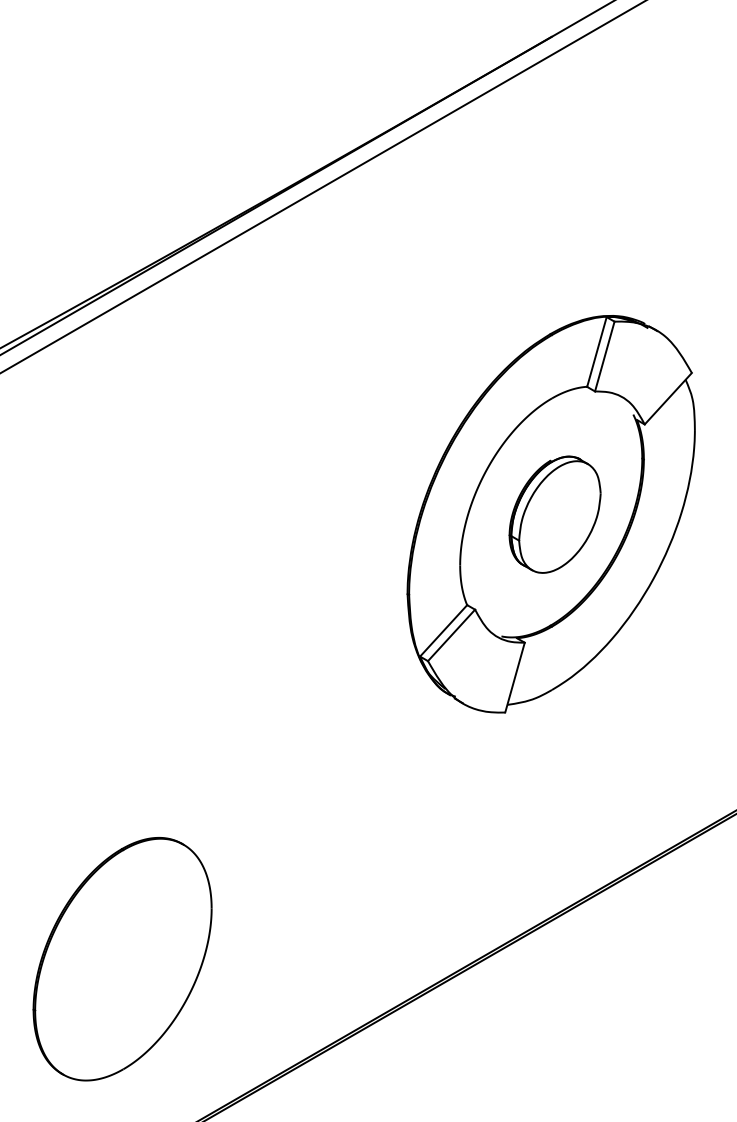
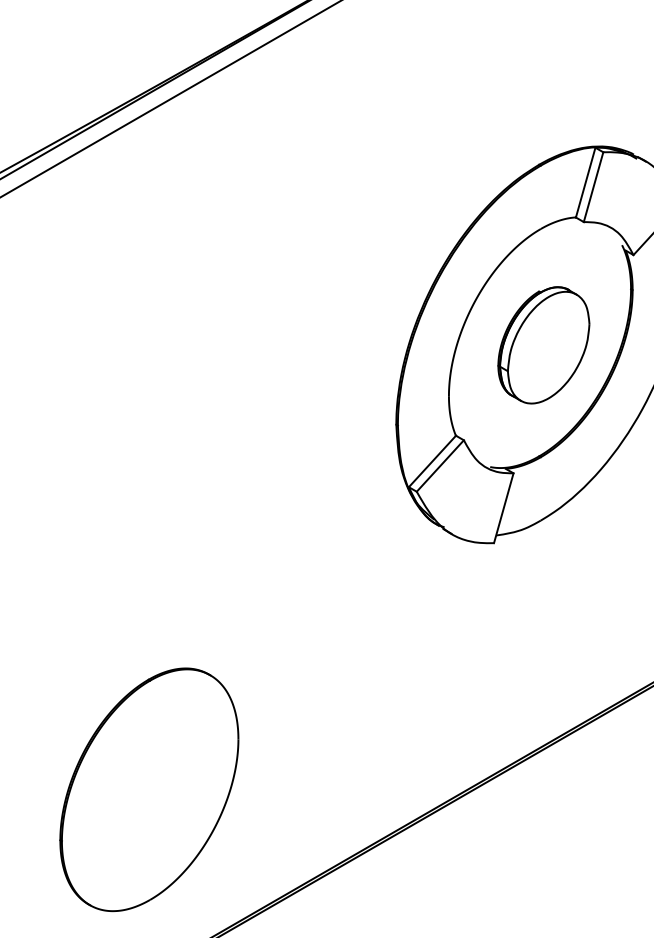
part: (122, 959) -> (149, 790), moved

